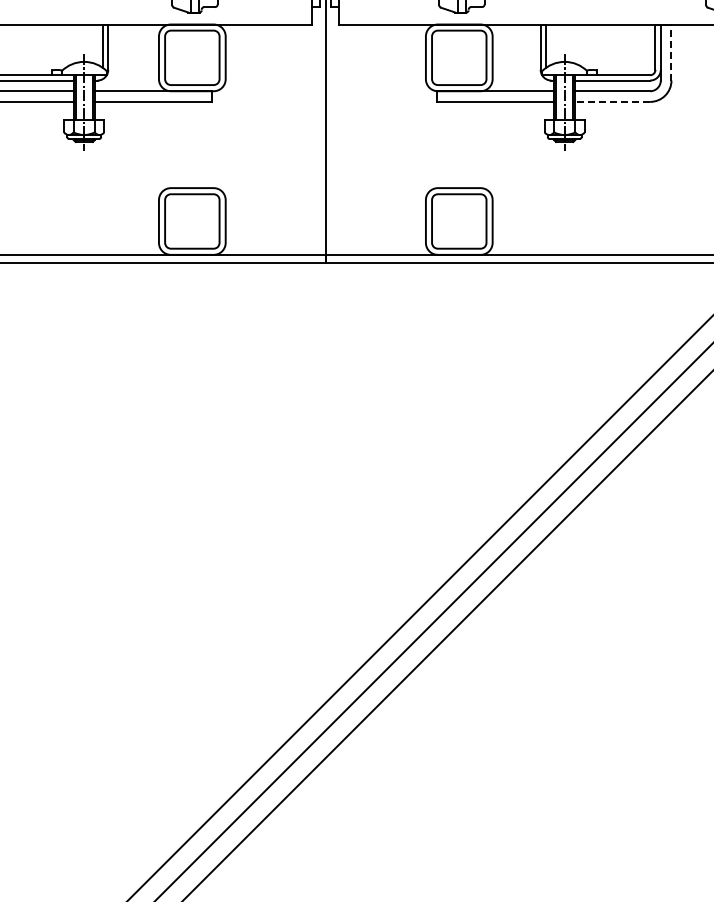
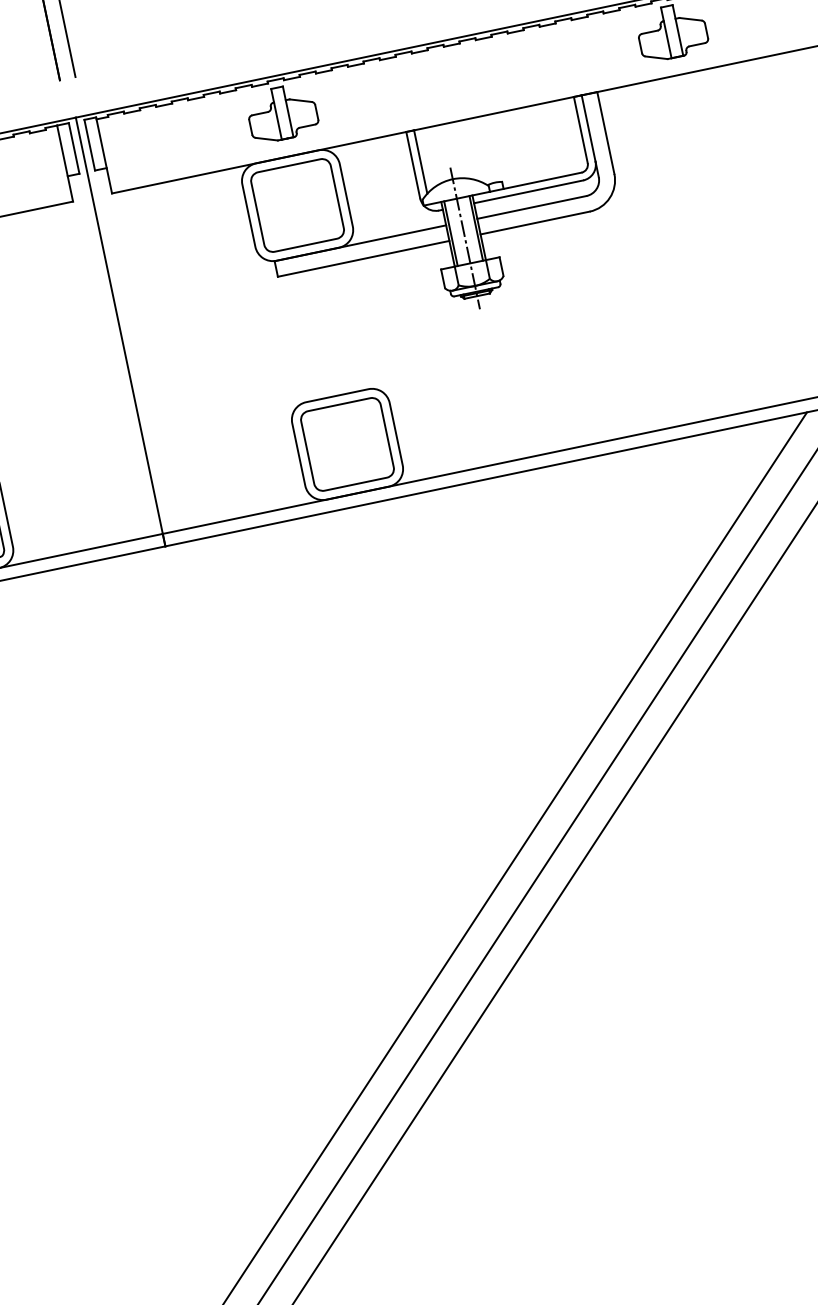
line: (671, 52) -> (605, 132), dashed -> solid
line: (612, 101) -> (534, 222), dashed -> solid

